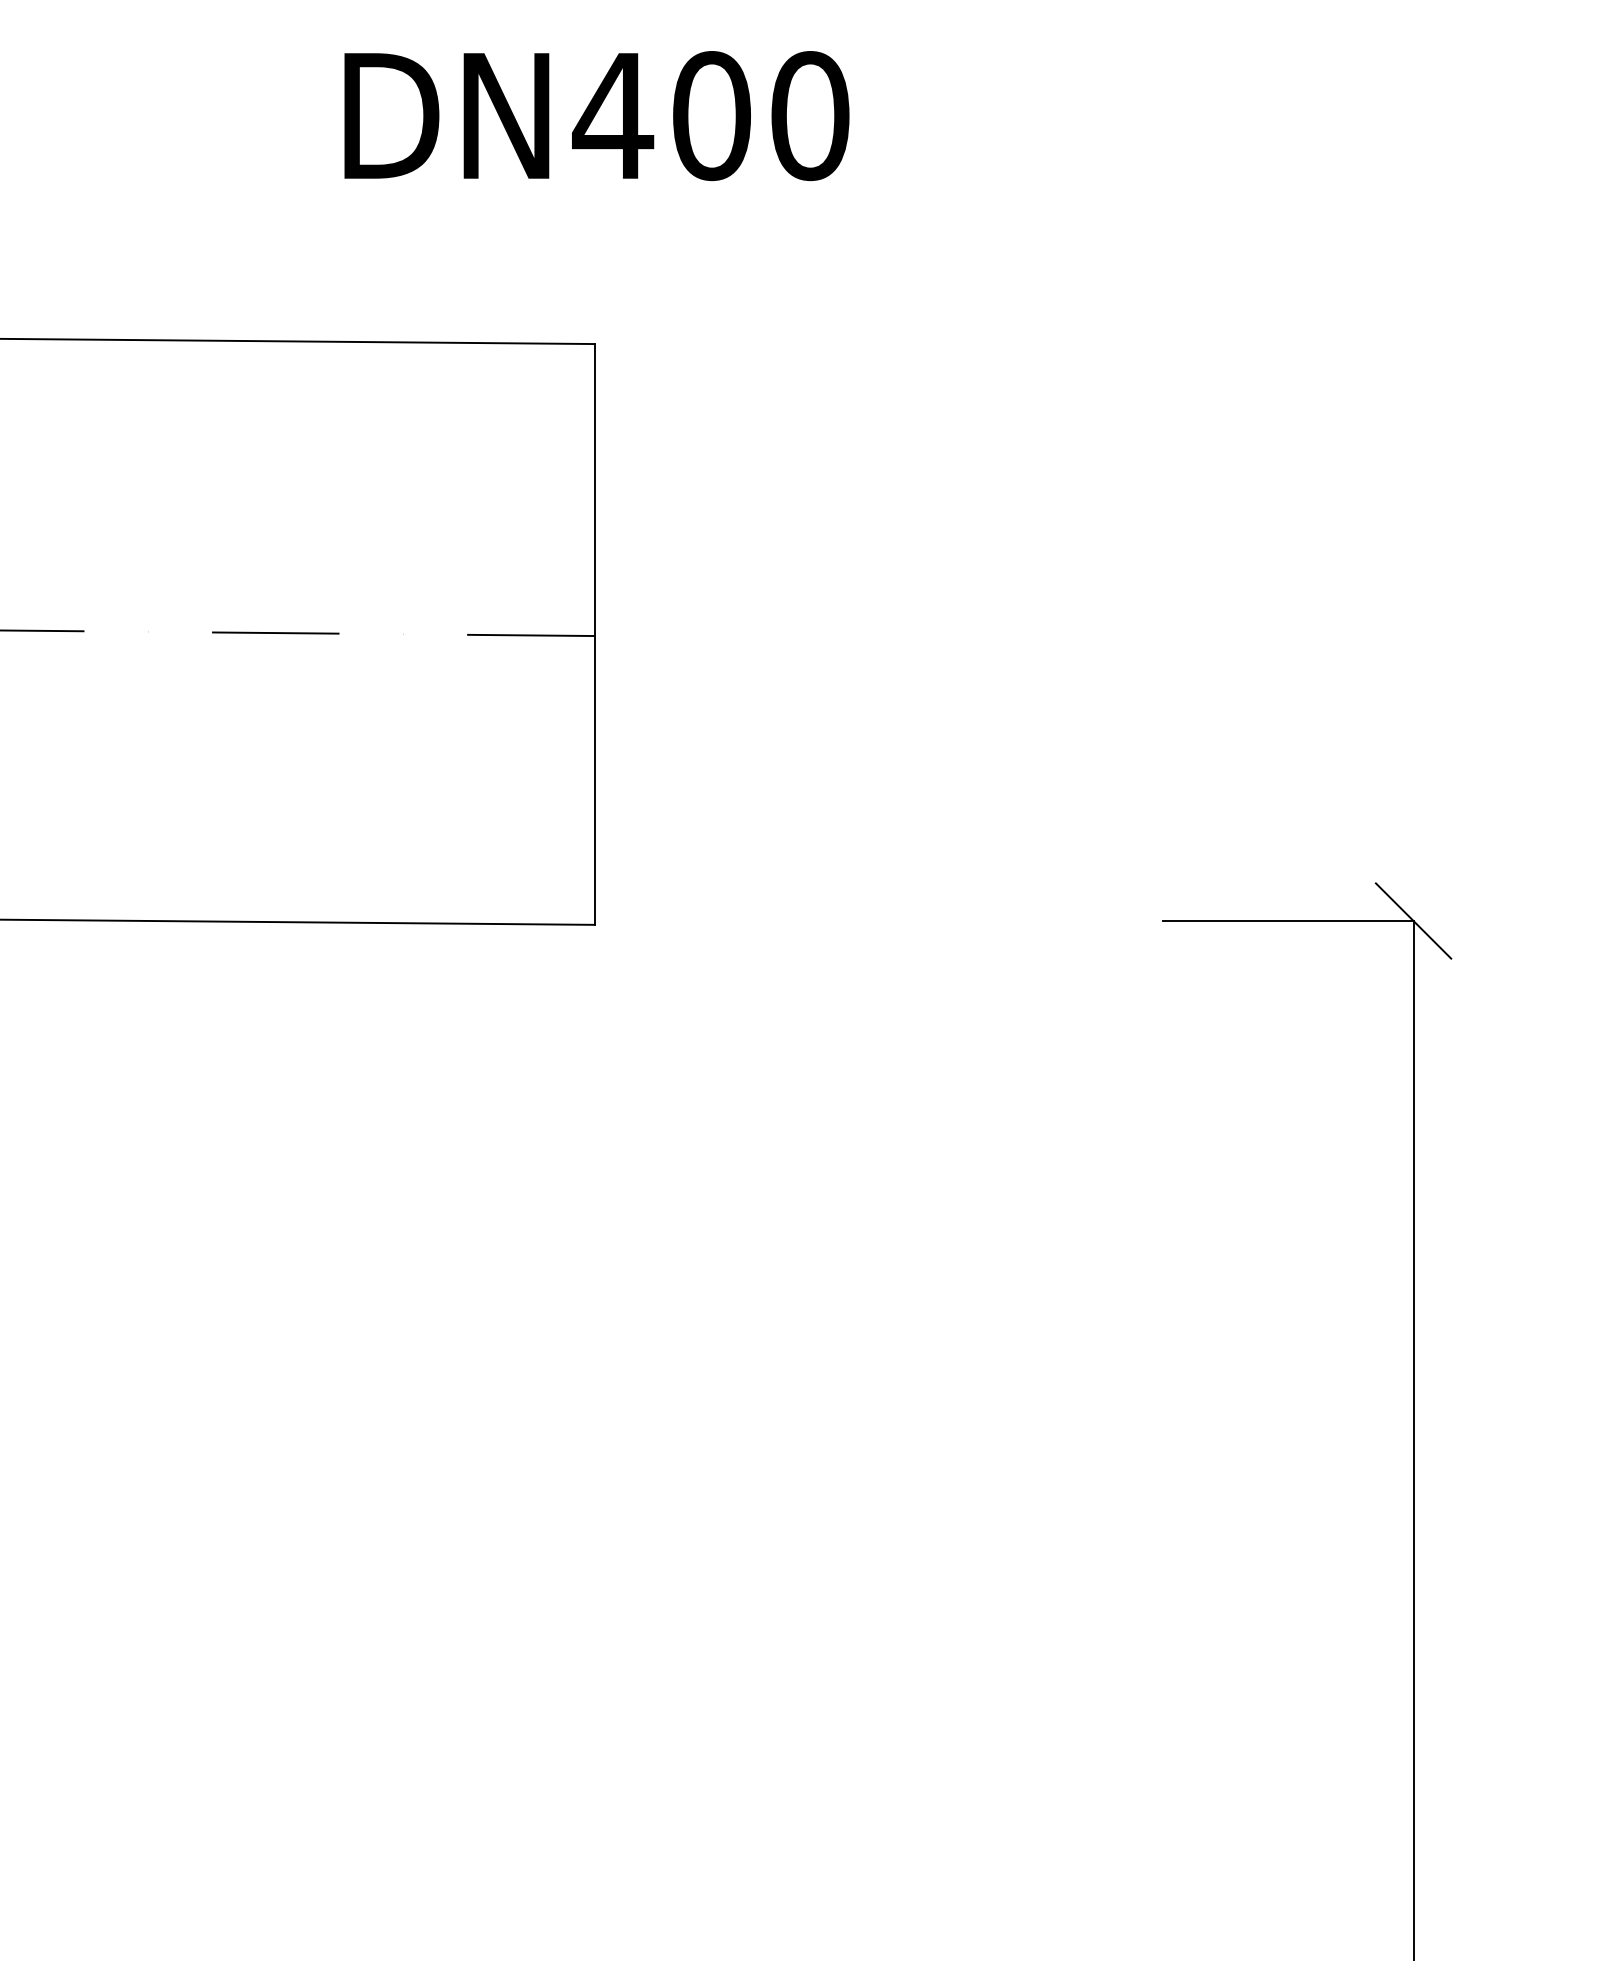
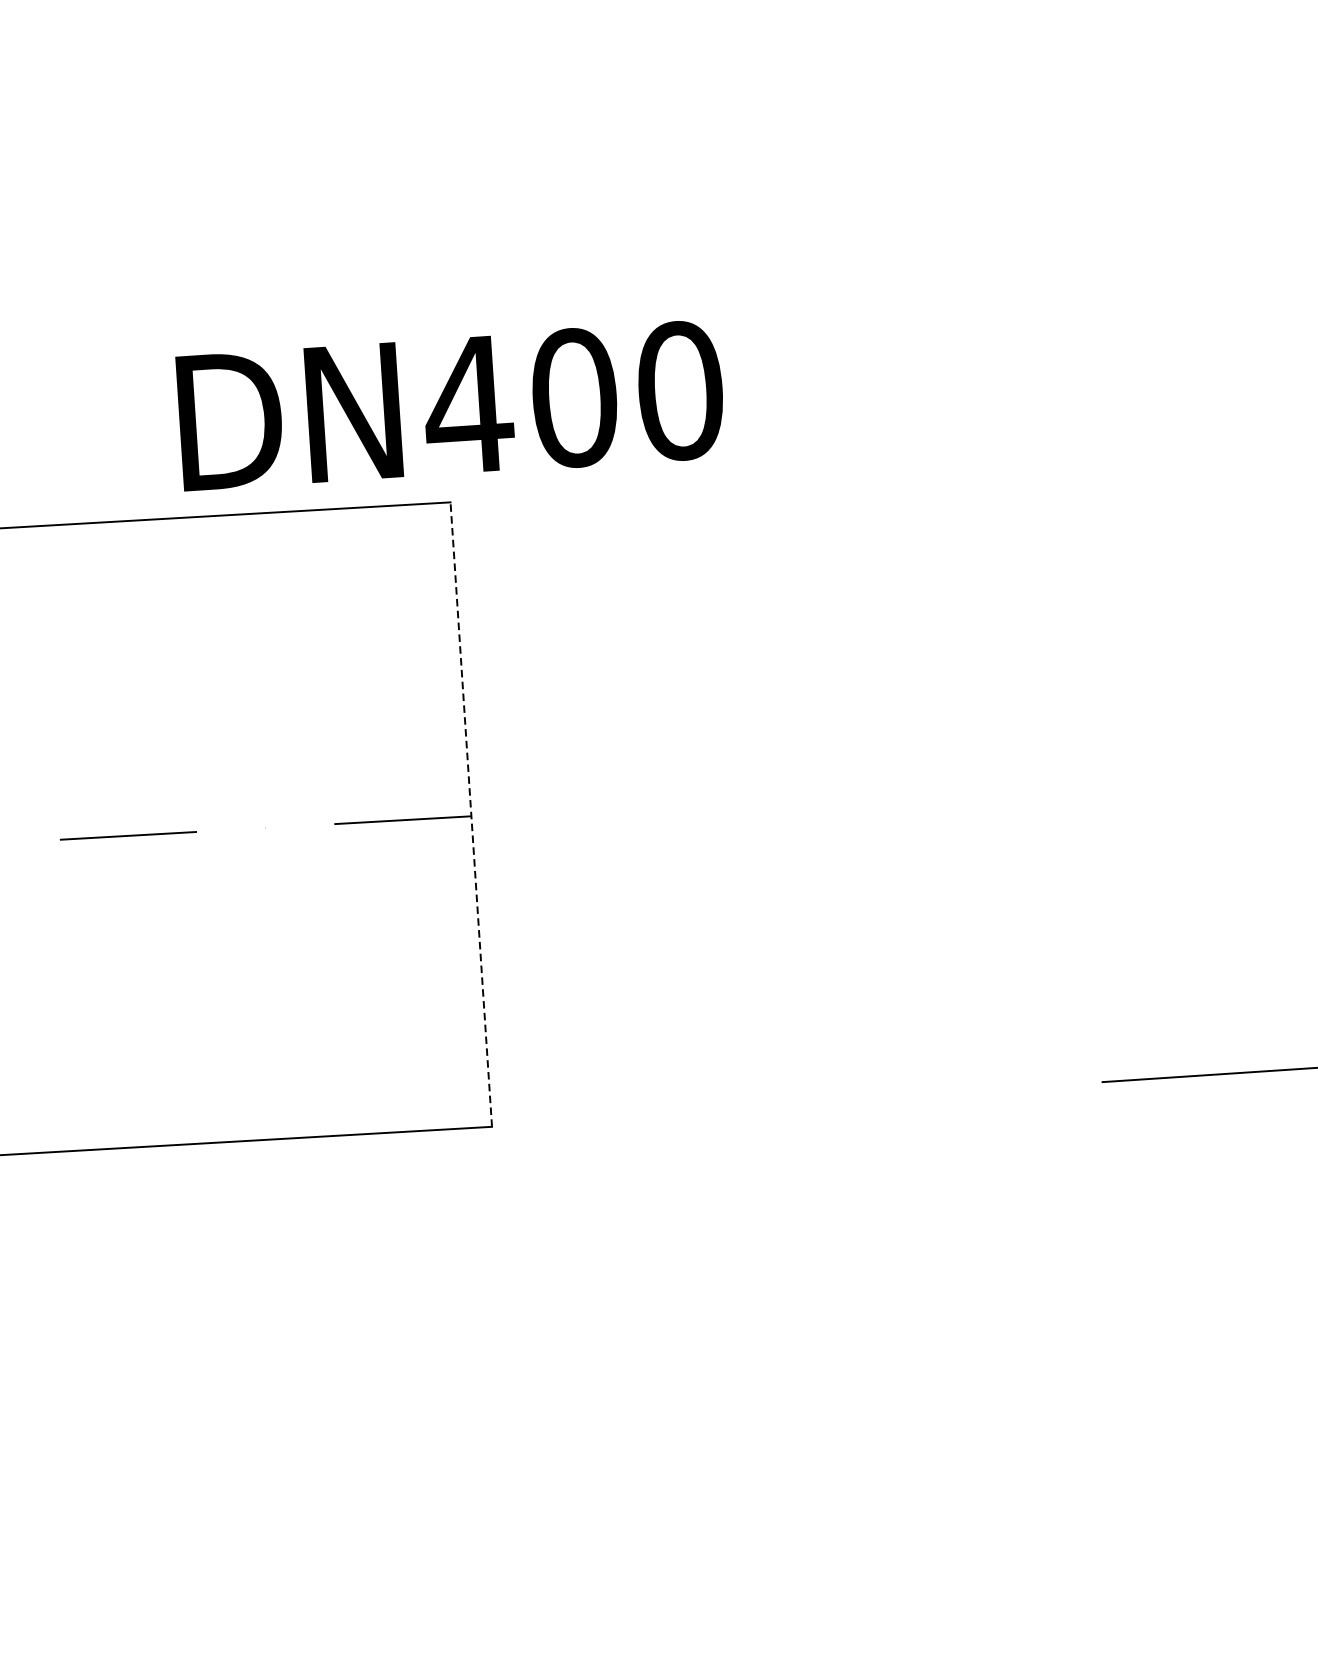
text: (596, 116) -> (450, 406), moved
line: (594, 633) -> (471, 813), solid -> dashed

